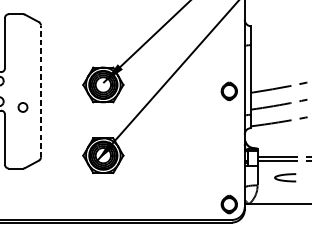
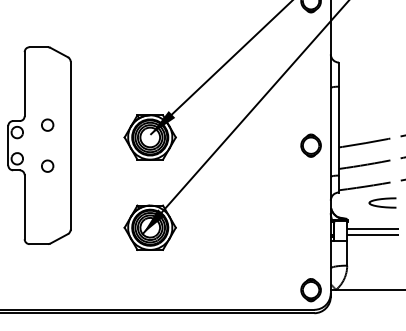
part: (22, 74) -> (47, 124), added
line: (40, 91) -> (70, 145), dashed -> solid
curve: (283, 175) -> (380, 200), moved

